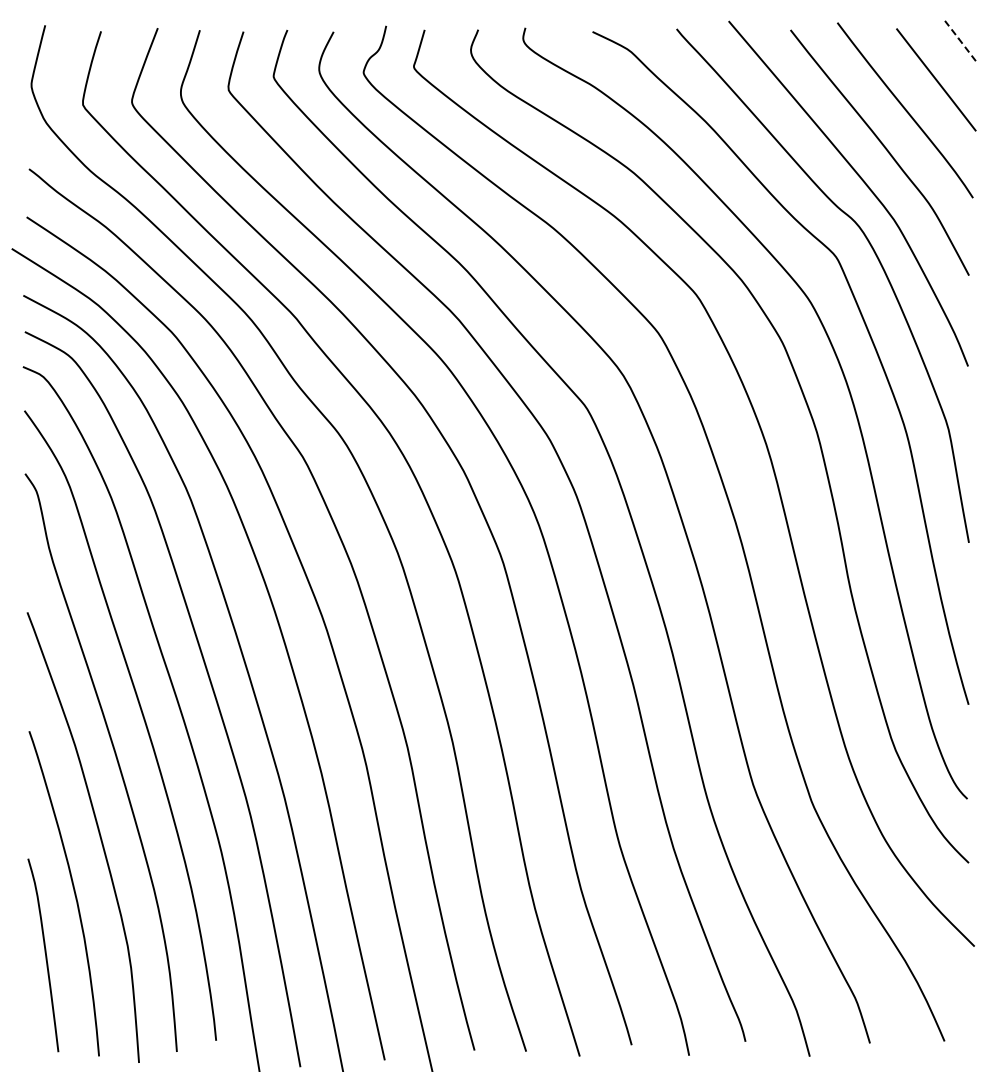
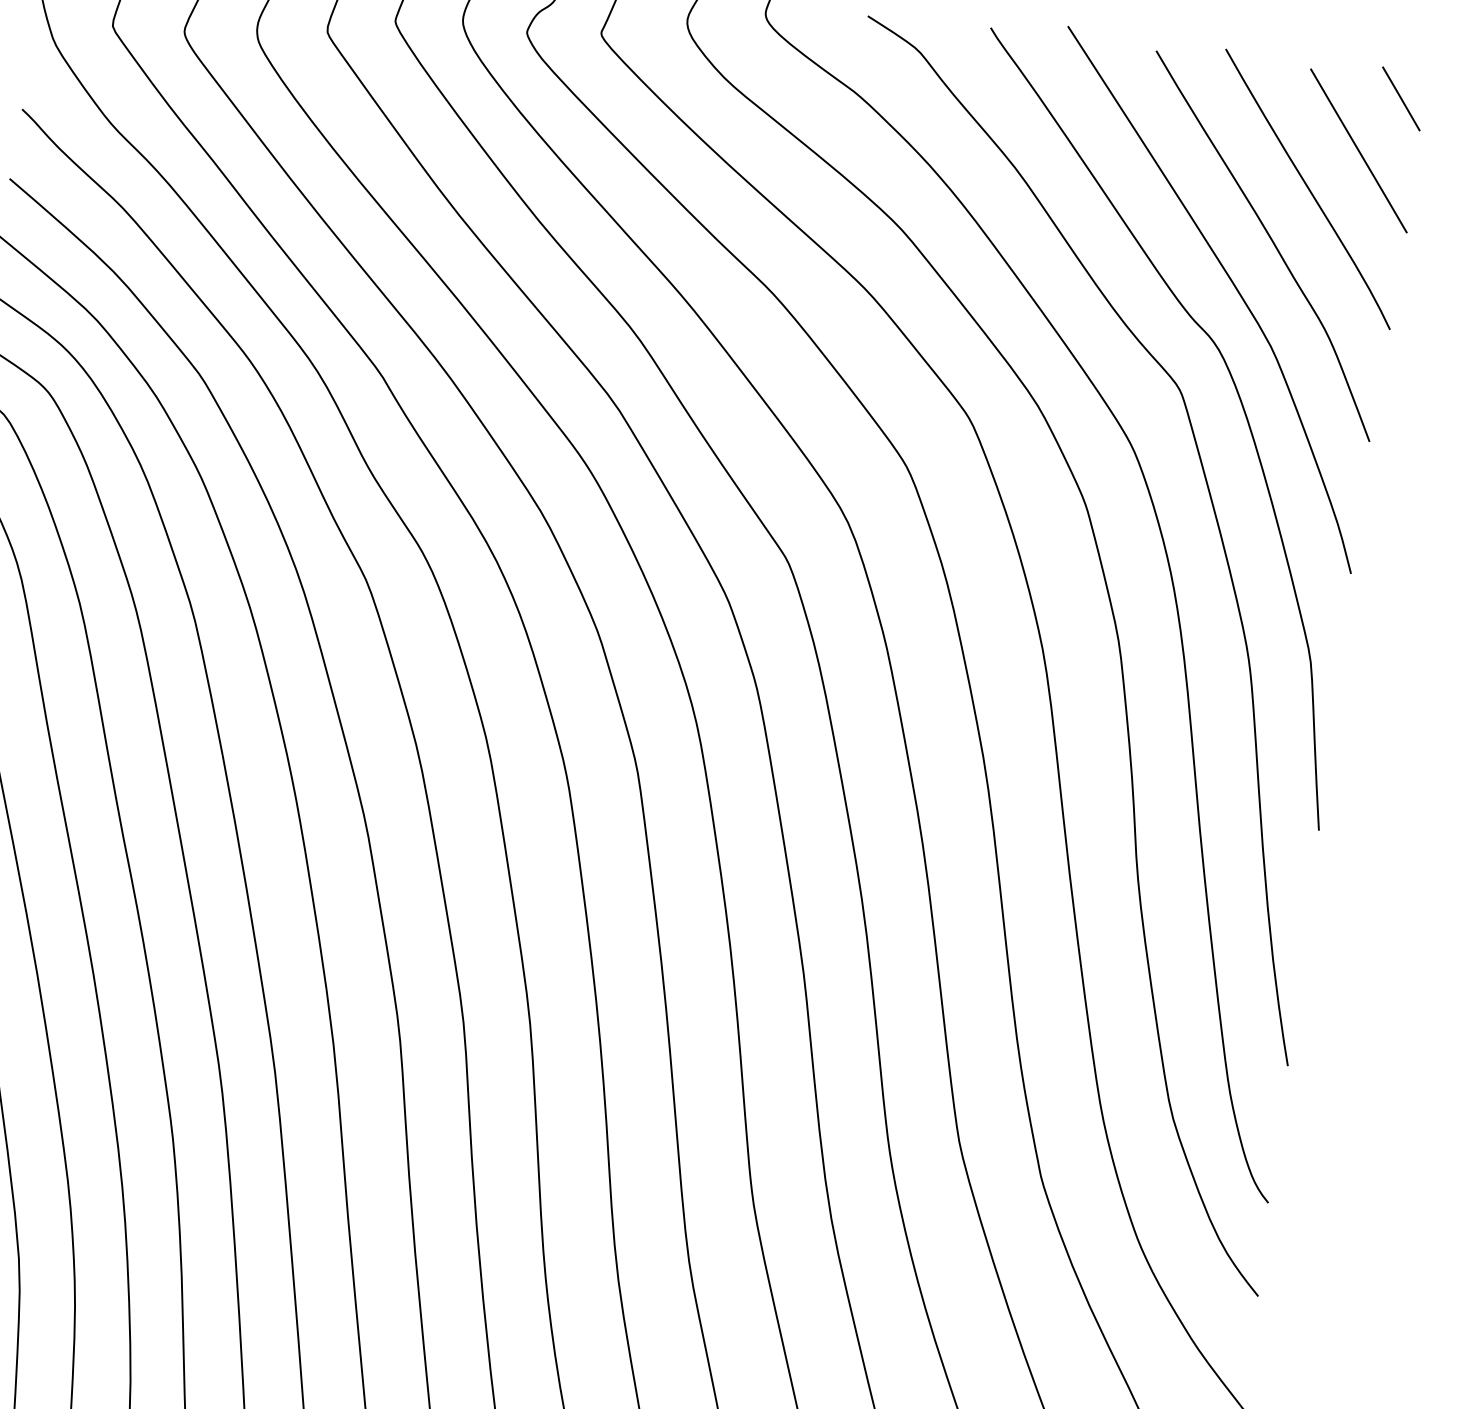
line: (959, 40) -> (1400, 97), dashed -> solid

